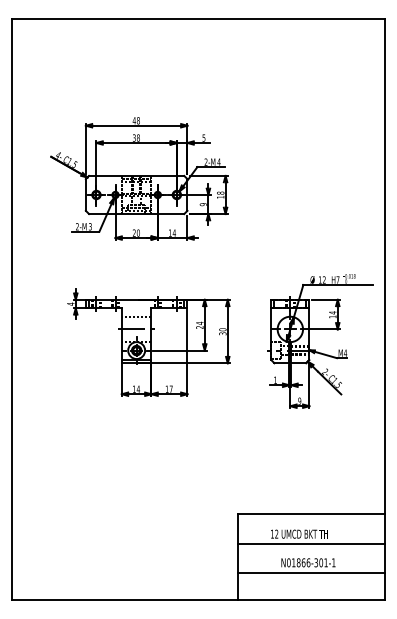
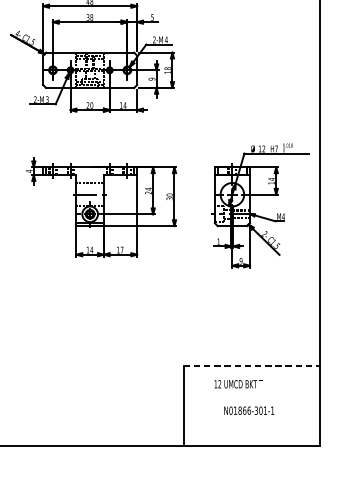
line: (311, 514) -> (251, 366), solid -> dashed
line: (311, 543) -> (251, 392), removed
line: (311, 573) -> (251, 420), removed

